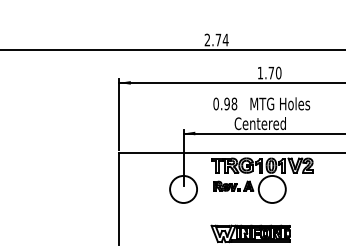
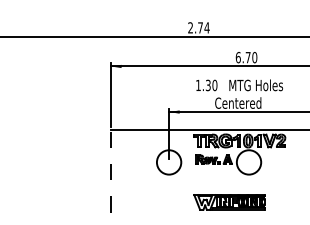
text: (260, 72) -> (238, 57), 1.70 -> 6.70
text: (225, 103) -> (206, 85), 0.98 -> 1.30
line: (119, 199) -> (111, 171), solid -> dashed

